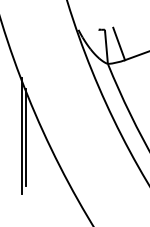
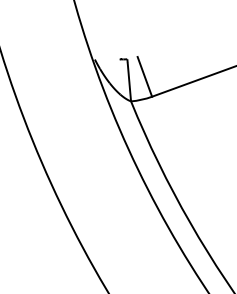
line: (21, 135) -> (25, 189), removed
line: (26, 137) -> (30, 191), removed

